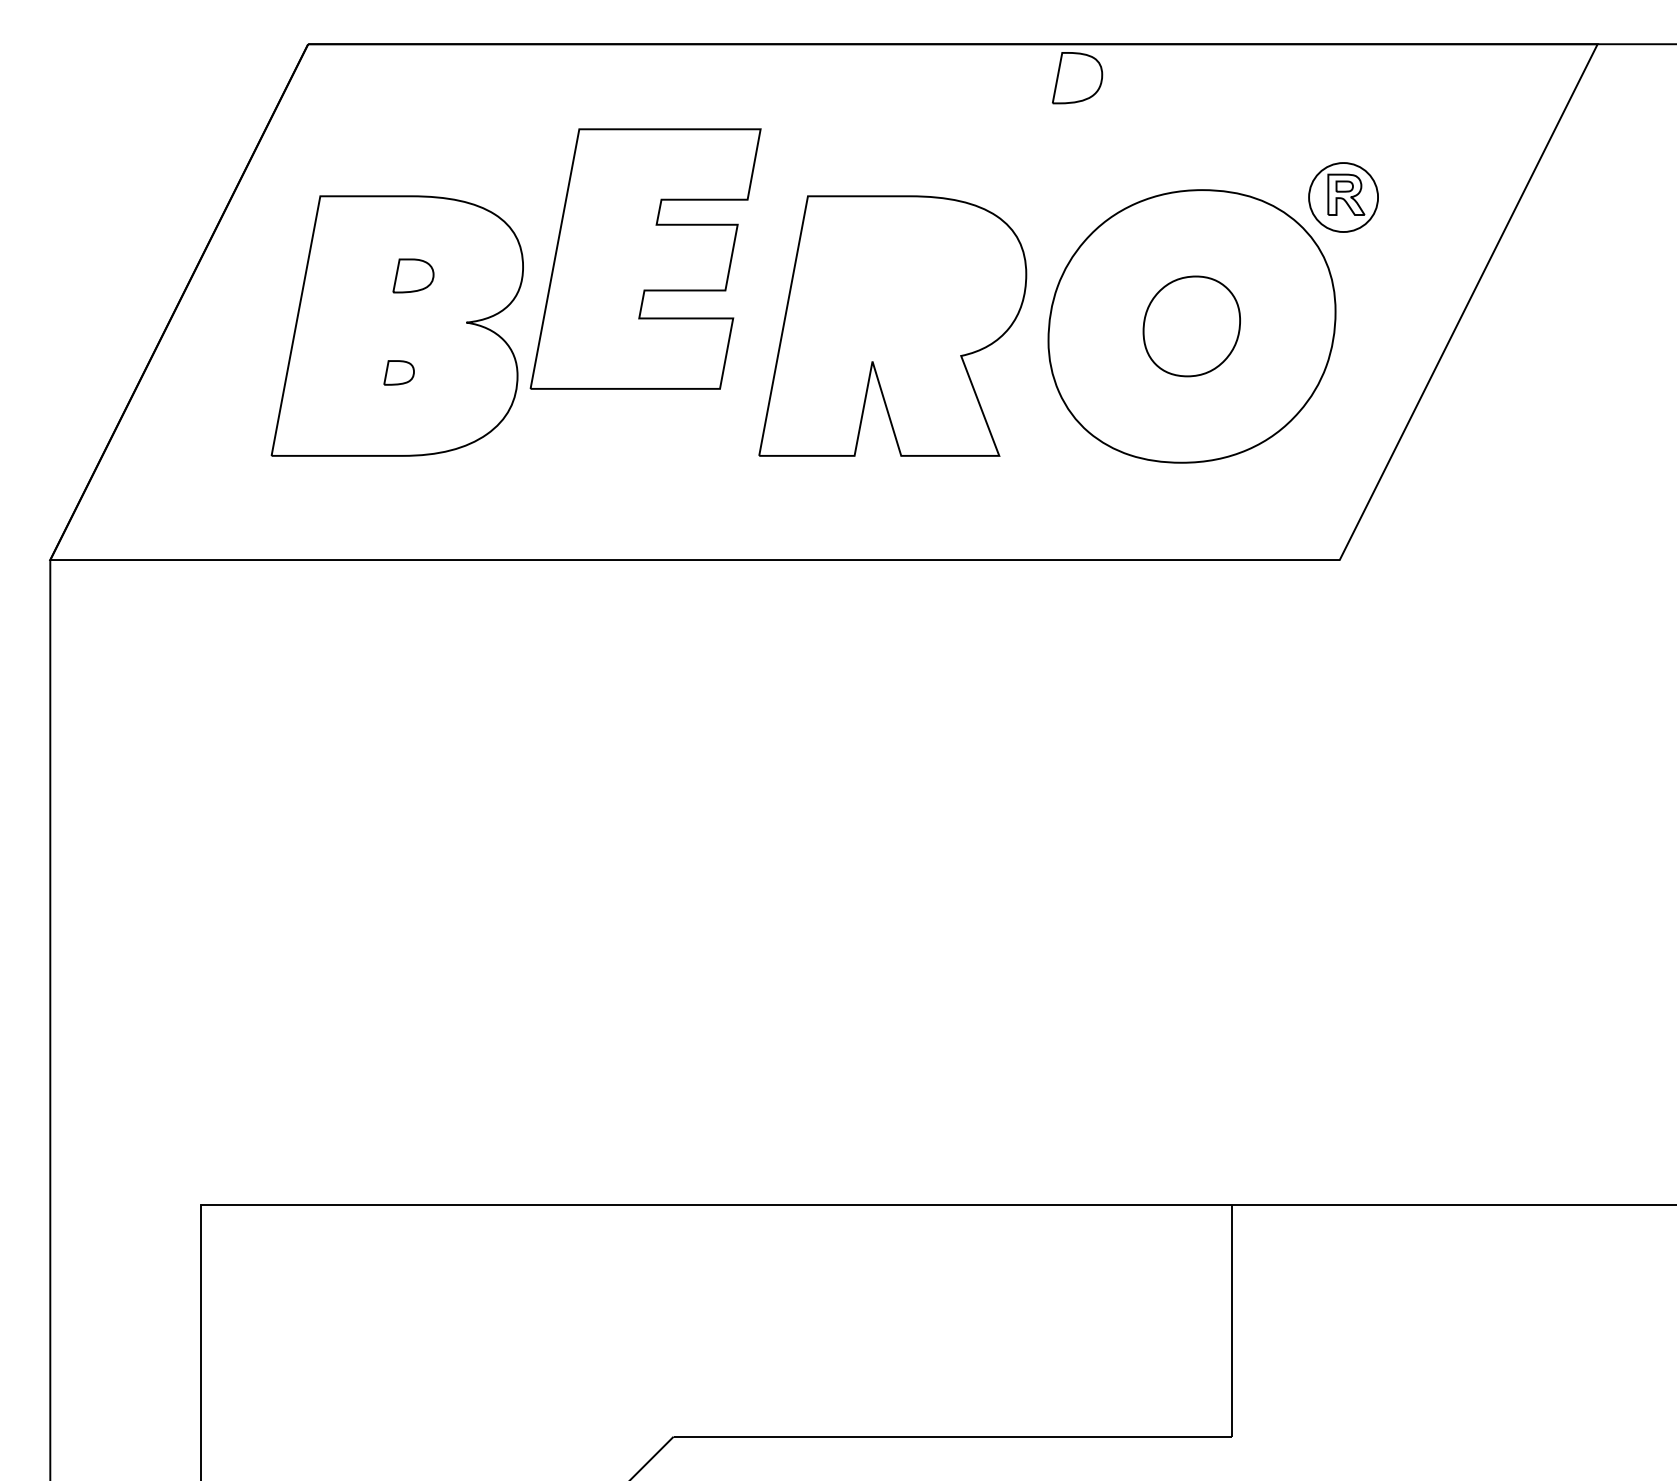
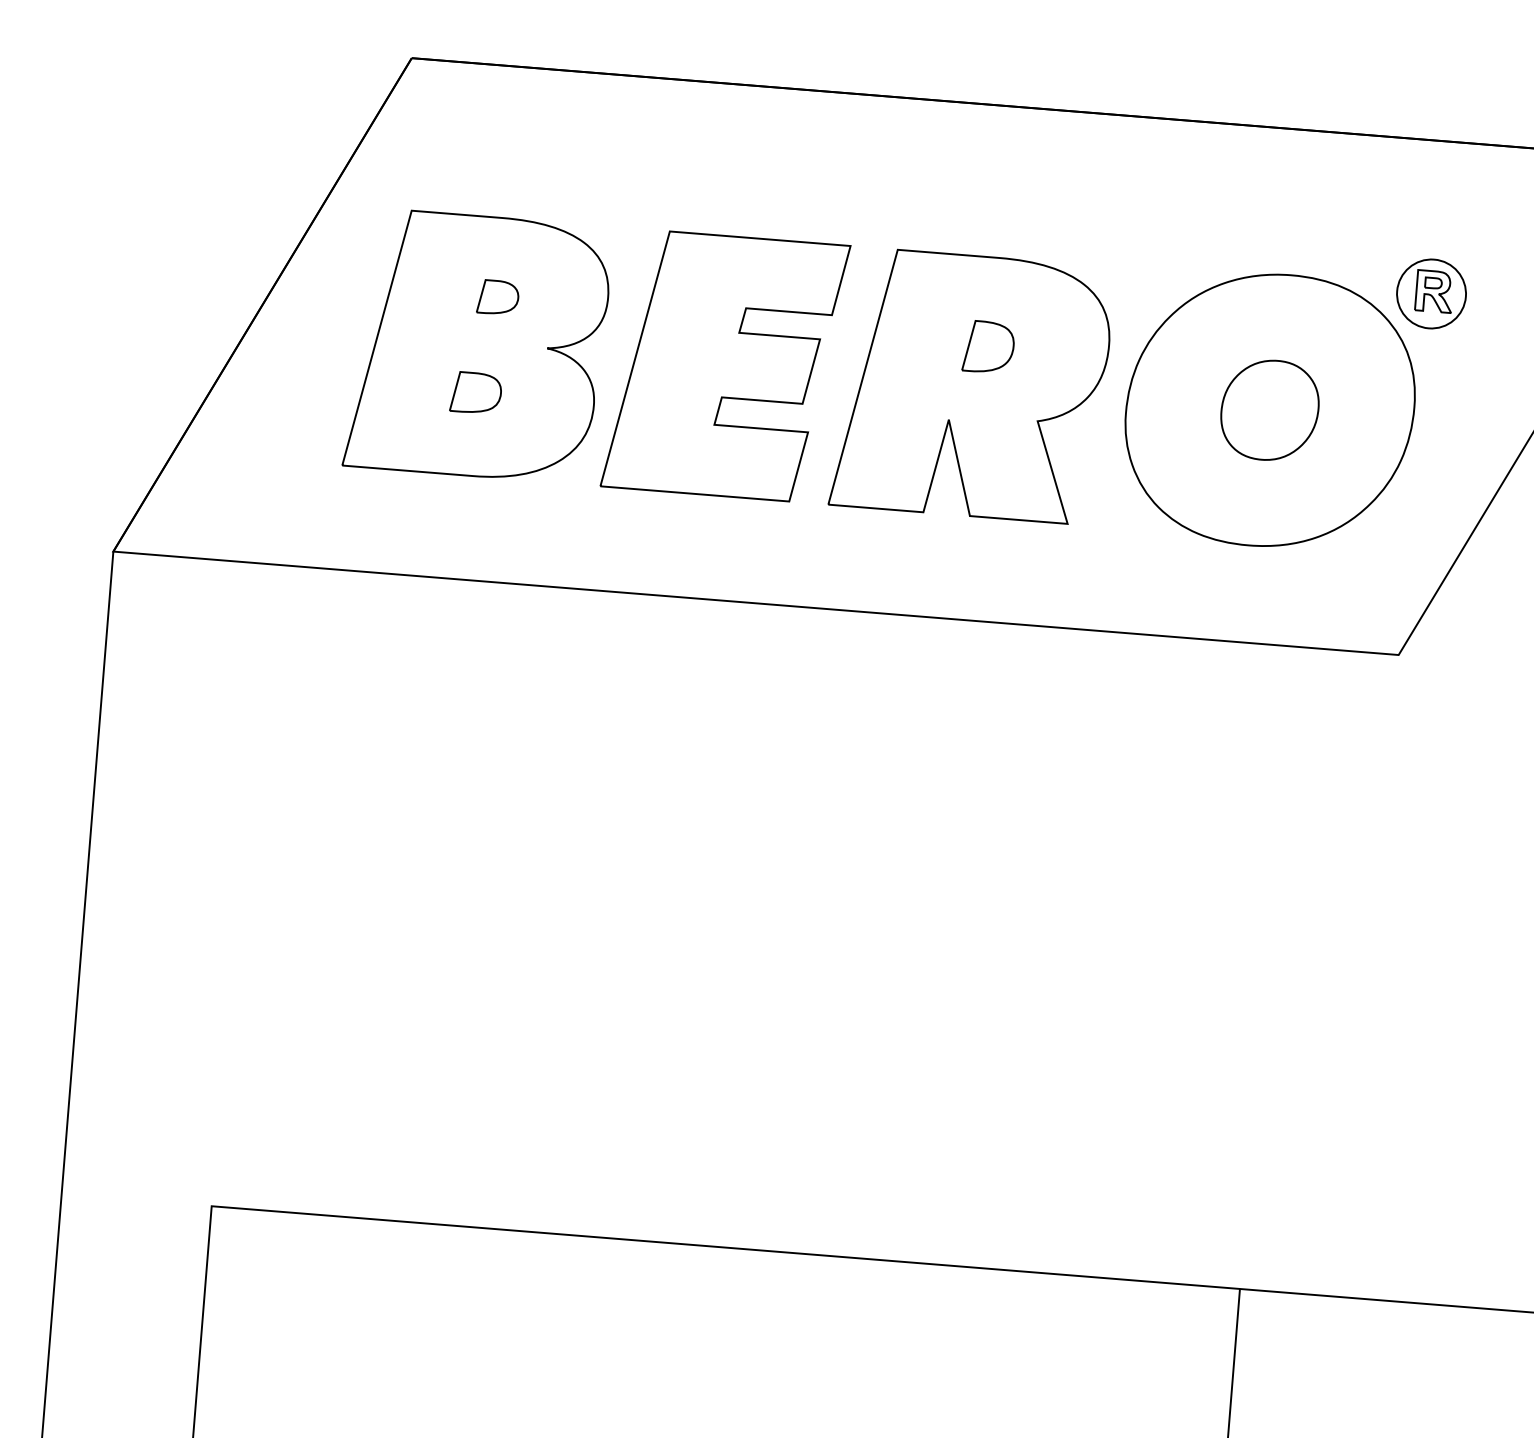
part: (1077, 78) -> (988, 347), moved
part: (645, 258) -> (725, 365), moved
part: (398, 372) -> (475, 392), size x1.67

